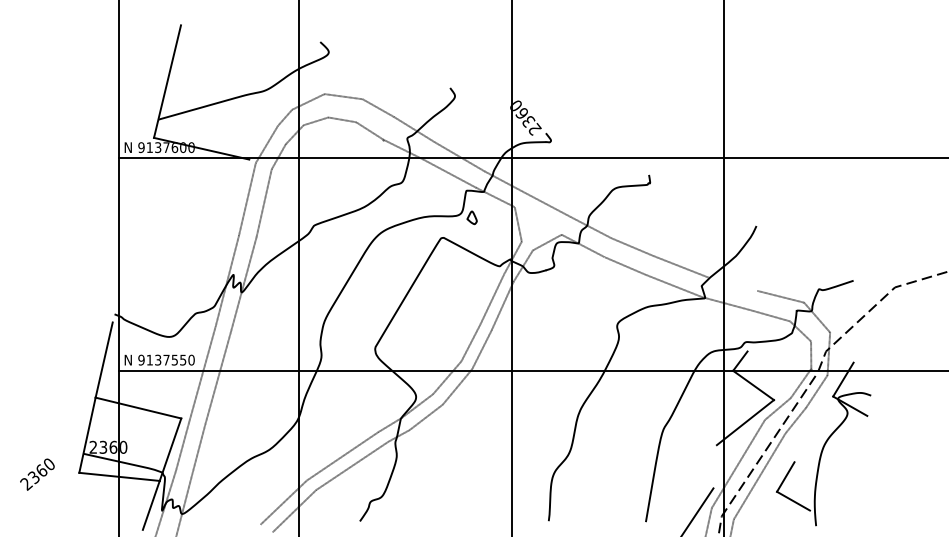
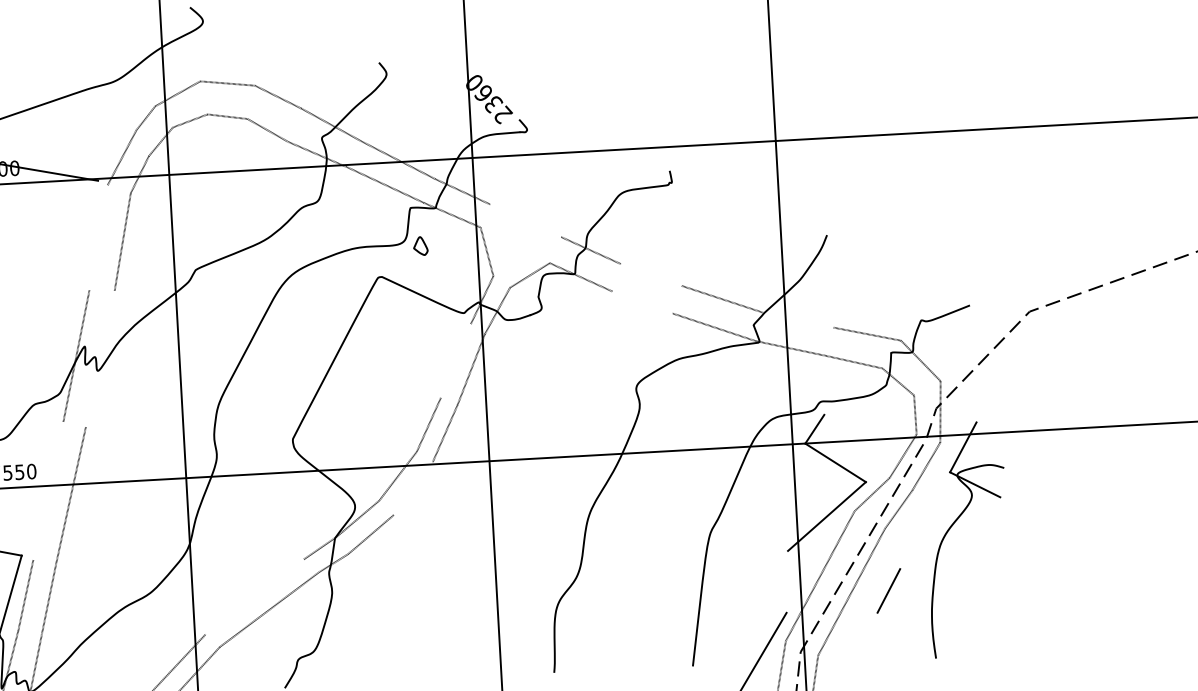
line: (246, 199) -> (97, 237), removed
line: (546, 204) -> (525, 221), removed
line: (632, 246) -> (651, 274), removed
line: (624, 265) -> (641, 301), removed
line: (243, 284) -> (99, 359), removed
line: (492, 299) -> (456, 361), removed
line: (202, 373) -> (48, 489), removed
line: (457, 386) -> (413, 487), removed
line: (342, 456) -> (254, 597), removed
line: (793, 500) -> (901, 623), removed

